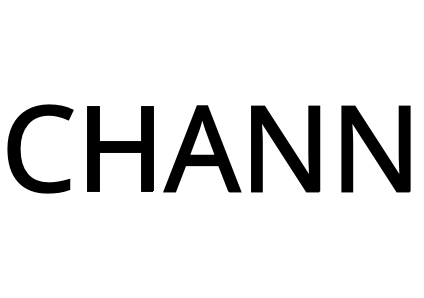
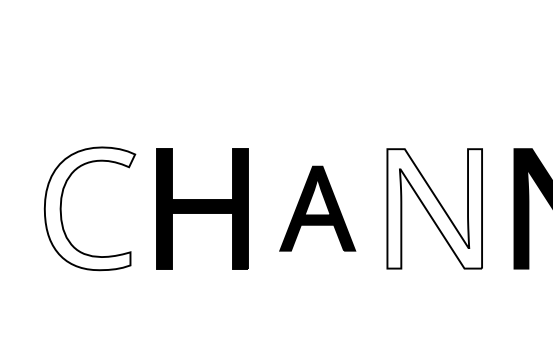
fill: (40, 148) -> (89, 208), removed
part: (202, 148) -> (317, 208), size x0.7
fill: (285, 148) -> (434, 208), removed

